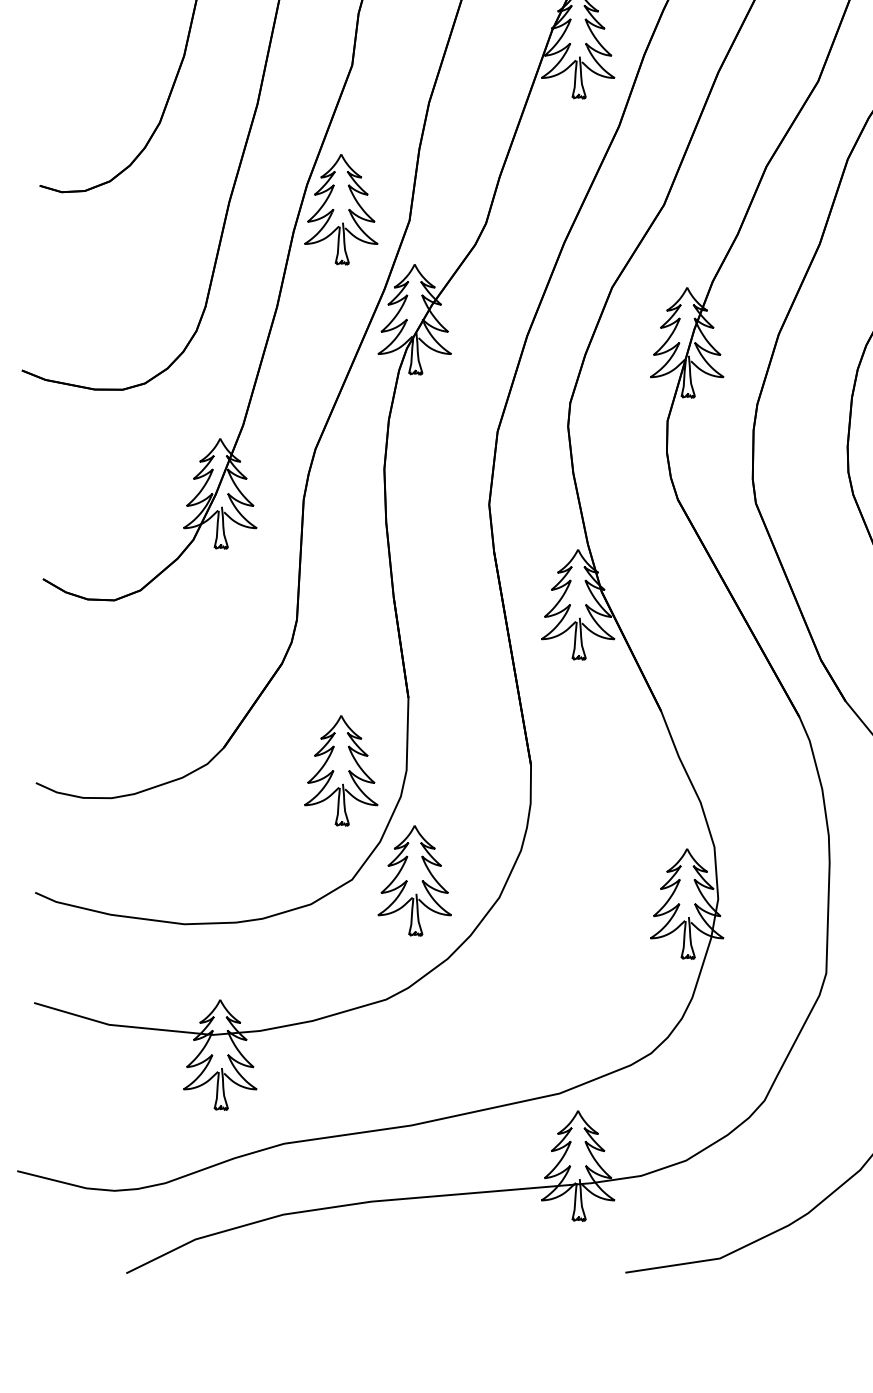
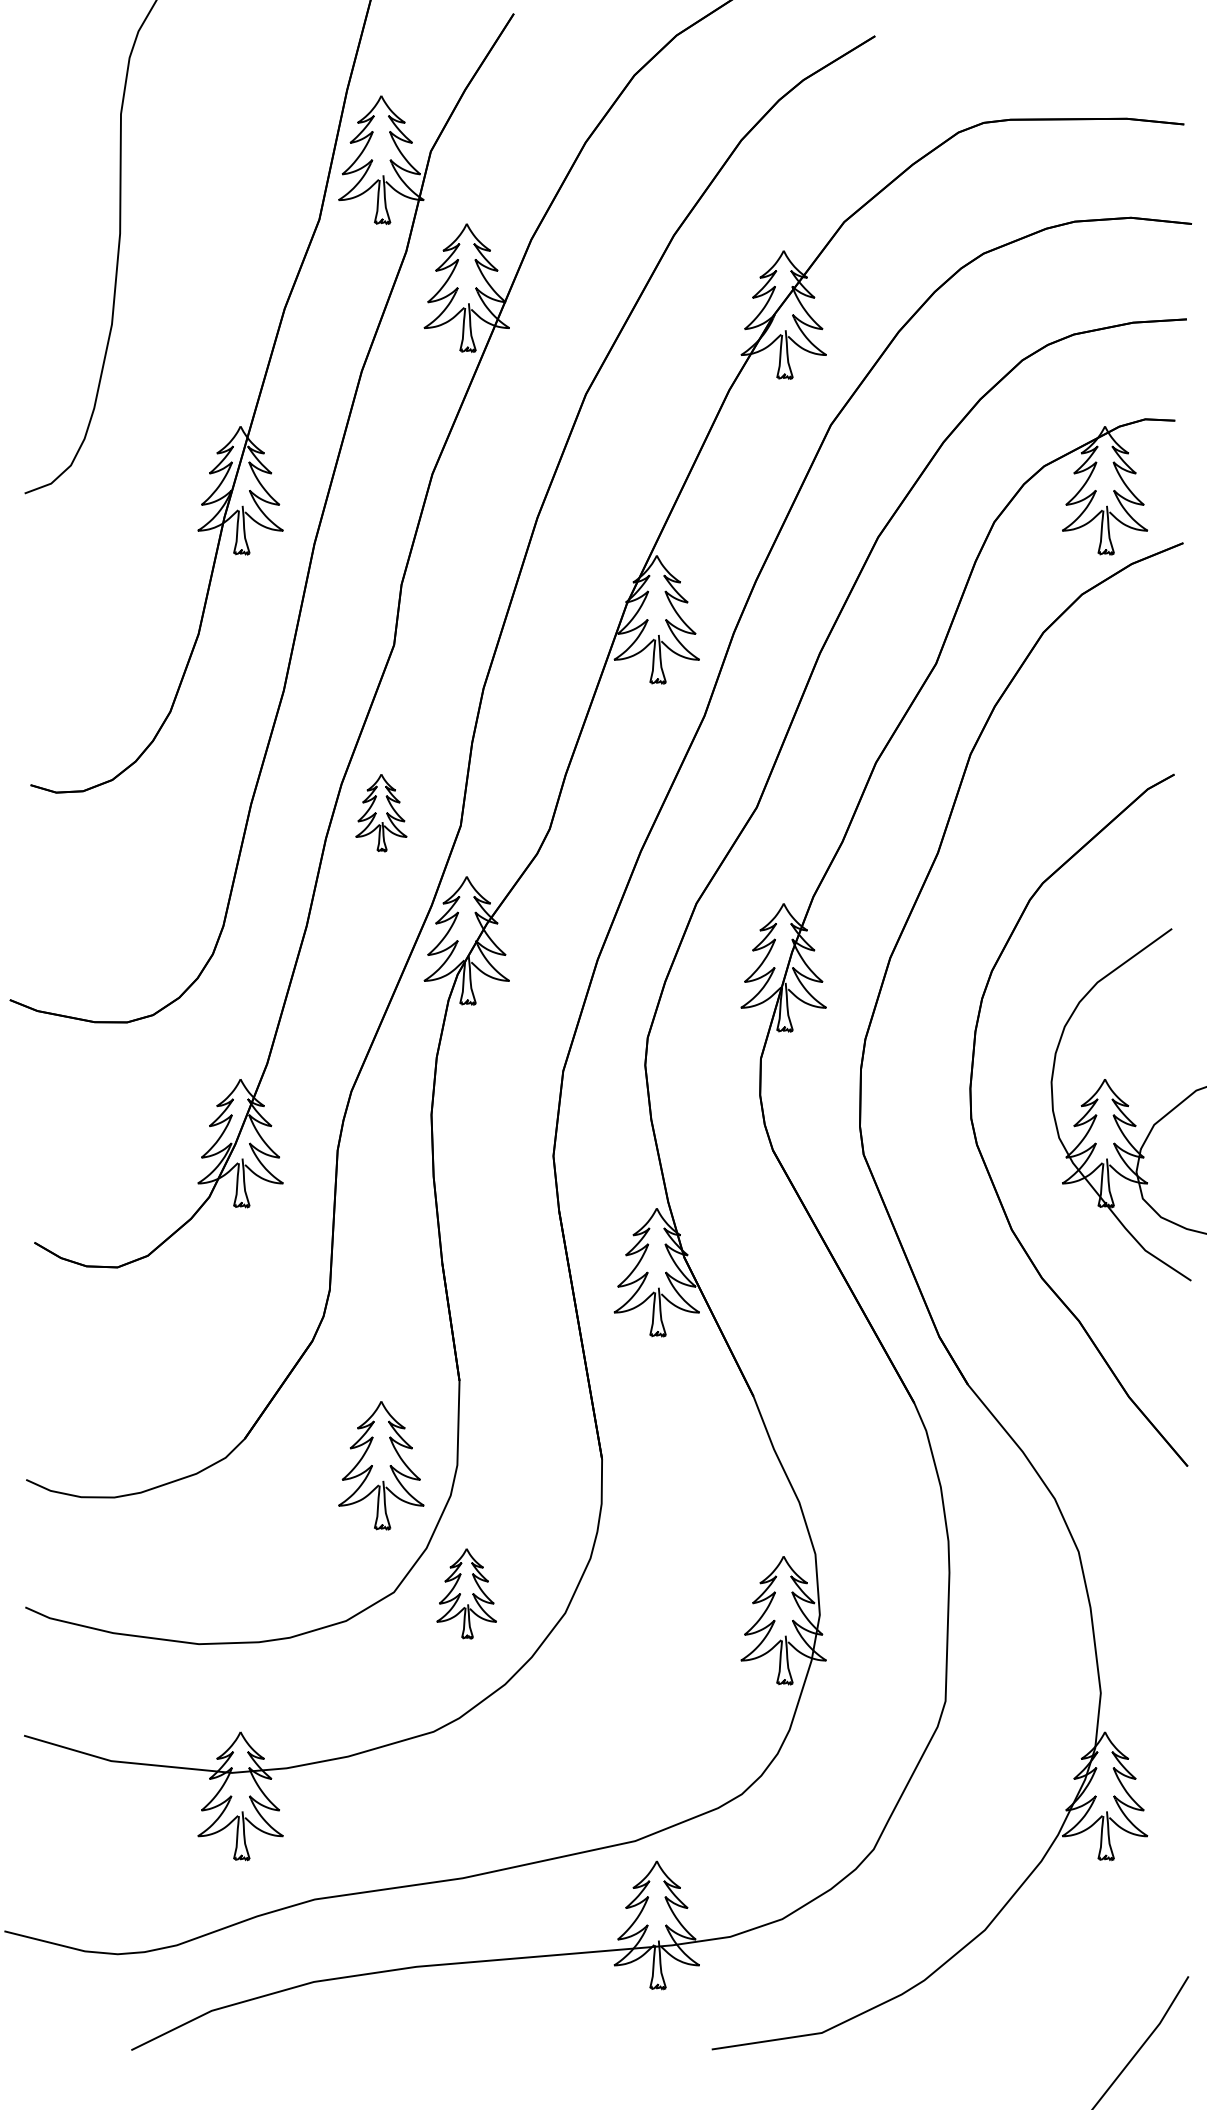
part: (341, 209) -> (381, 812), size x0.6
part: (414, 880) -> (466, 1593), size x0.7

